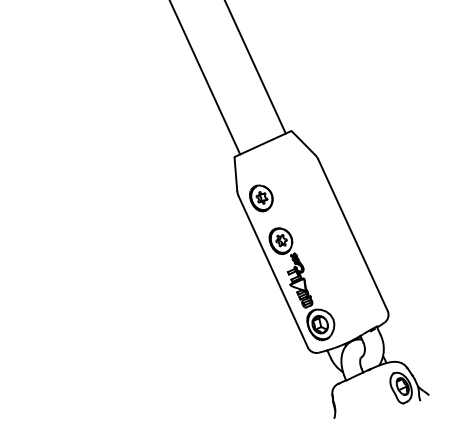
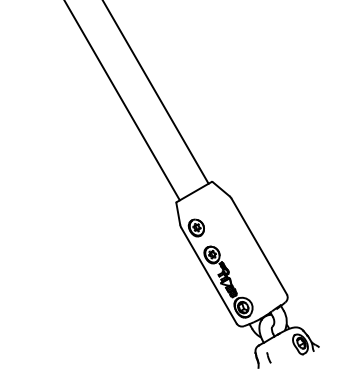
part: (351, 403) -> (268, 357), added

